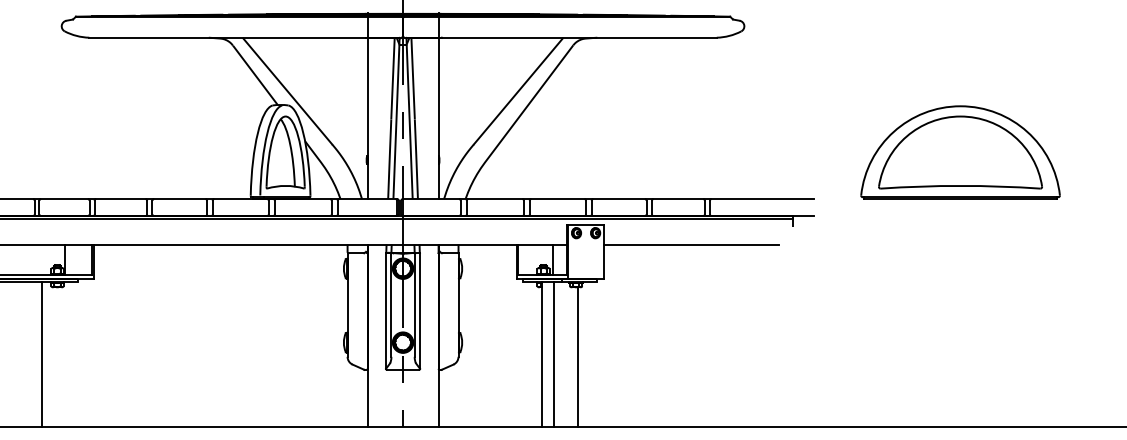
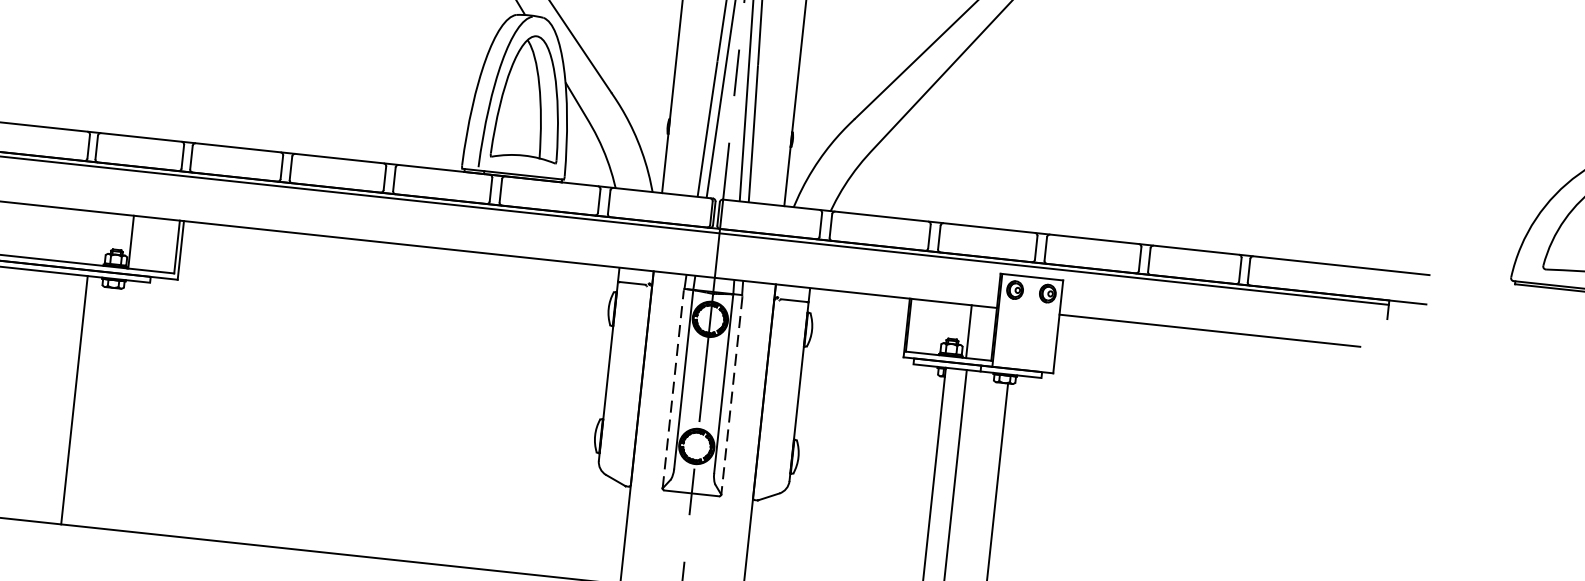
line: (385, 310) -> (672, 387), solid -> dashed
line: (420, 311) -> (732, 396), solid -> dashed

